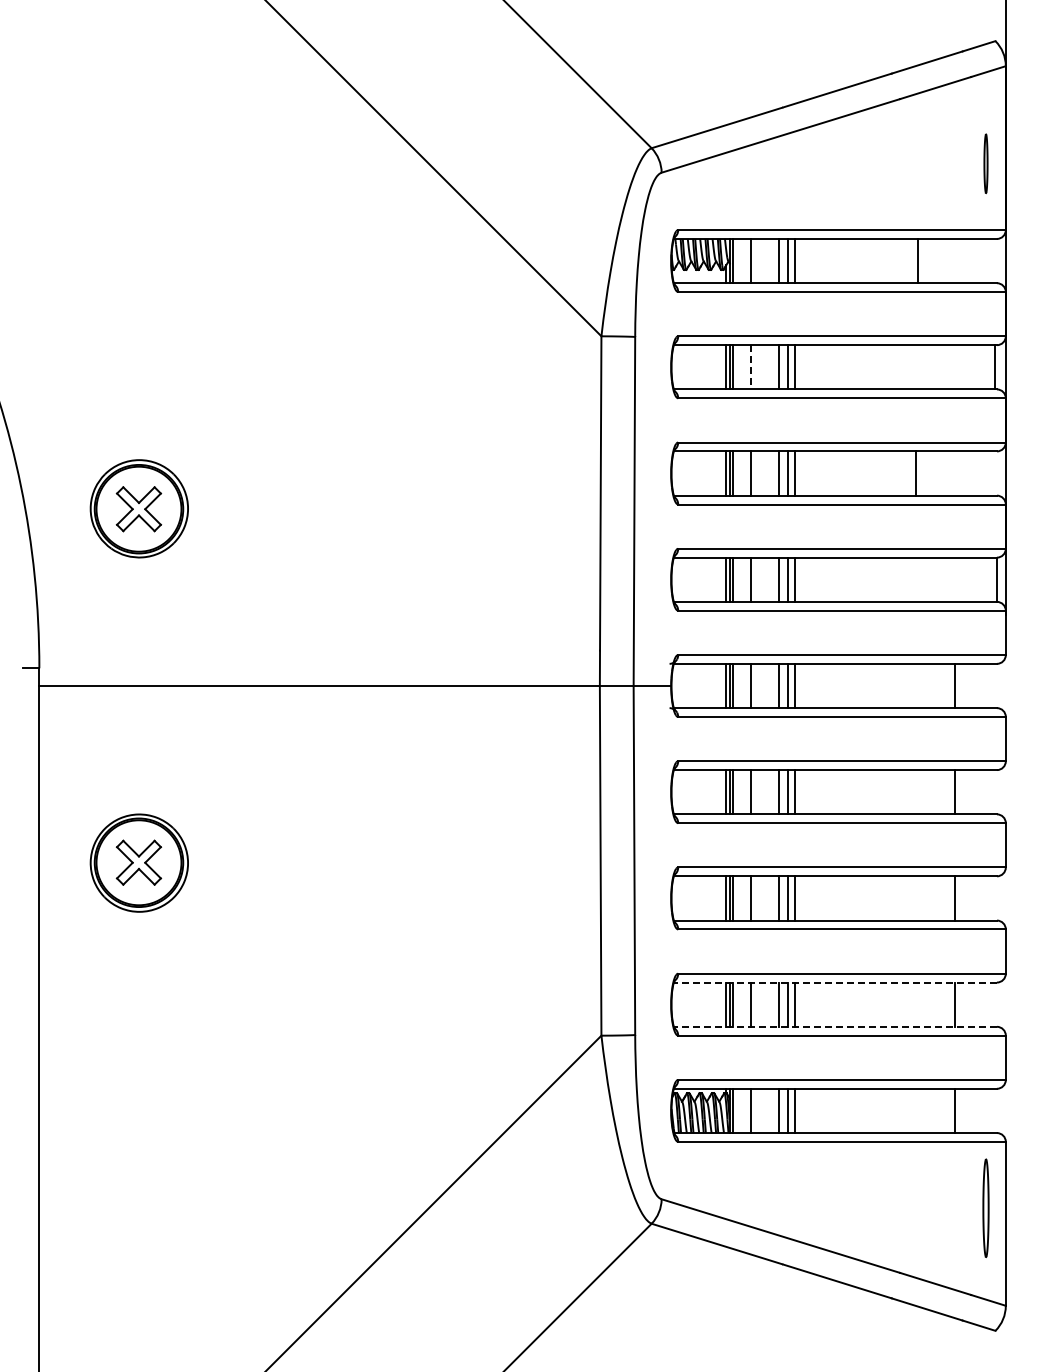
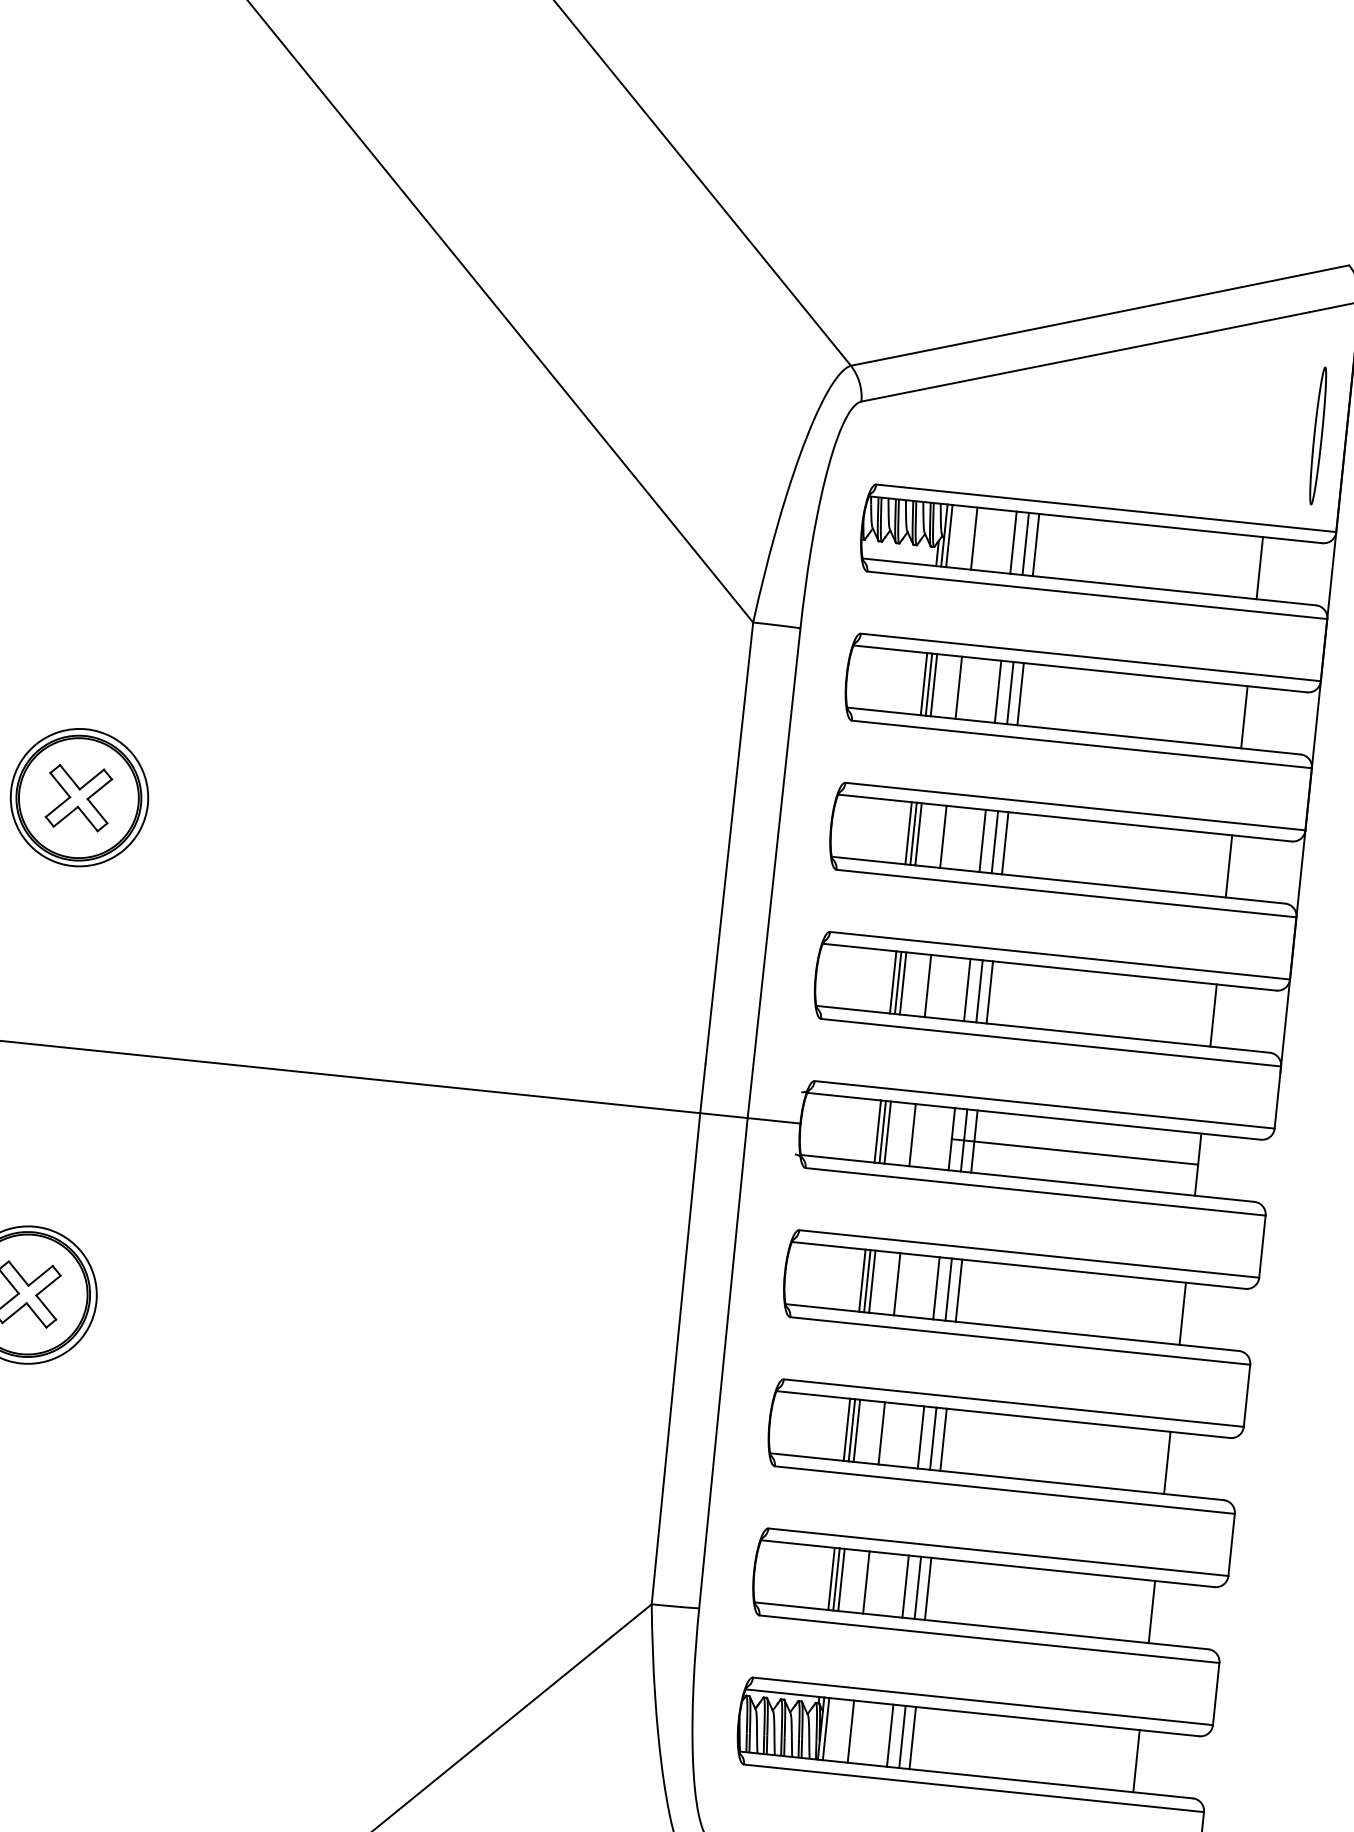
part: (985, 163) -> (1317, 435), size x1.67
line: (917, 260) -> (1259, 567), moved
line: (751, 367) -> (959, 688), dashed -> solid
line: (994, 367) -> (1244, 717), moved
line: (915, 473) -> (1228, 866), moved
line: (996, 579) -> (1213, 1015), moved
line: (866, 686) -> (1074, 1152), added
line: (835, 982) -> (988, 1563), dashed -> solid
line: (835, 1026) -> (981, 1625), dashed -> solid

